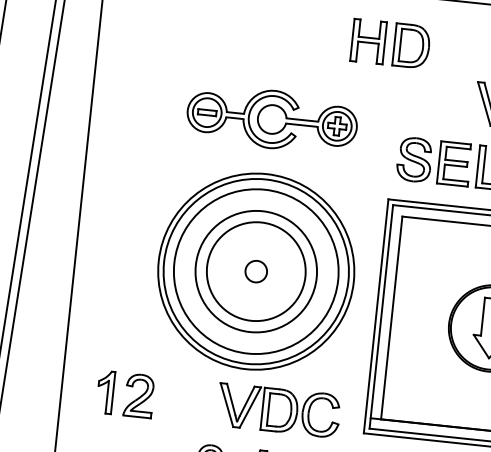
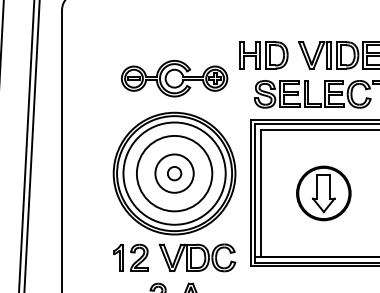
part: (390, 44) -> (263, 55), moved
circle: (256, 271) -> (174, 173), size x0.62
part: (125, 393) -> (130, 257), moved

